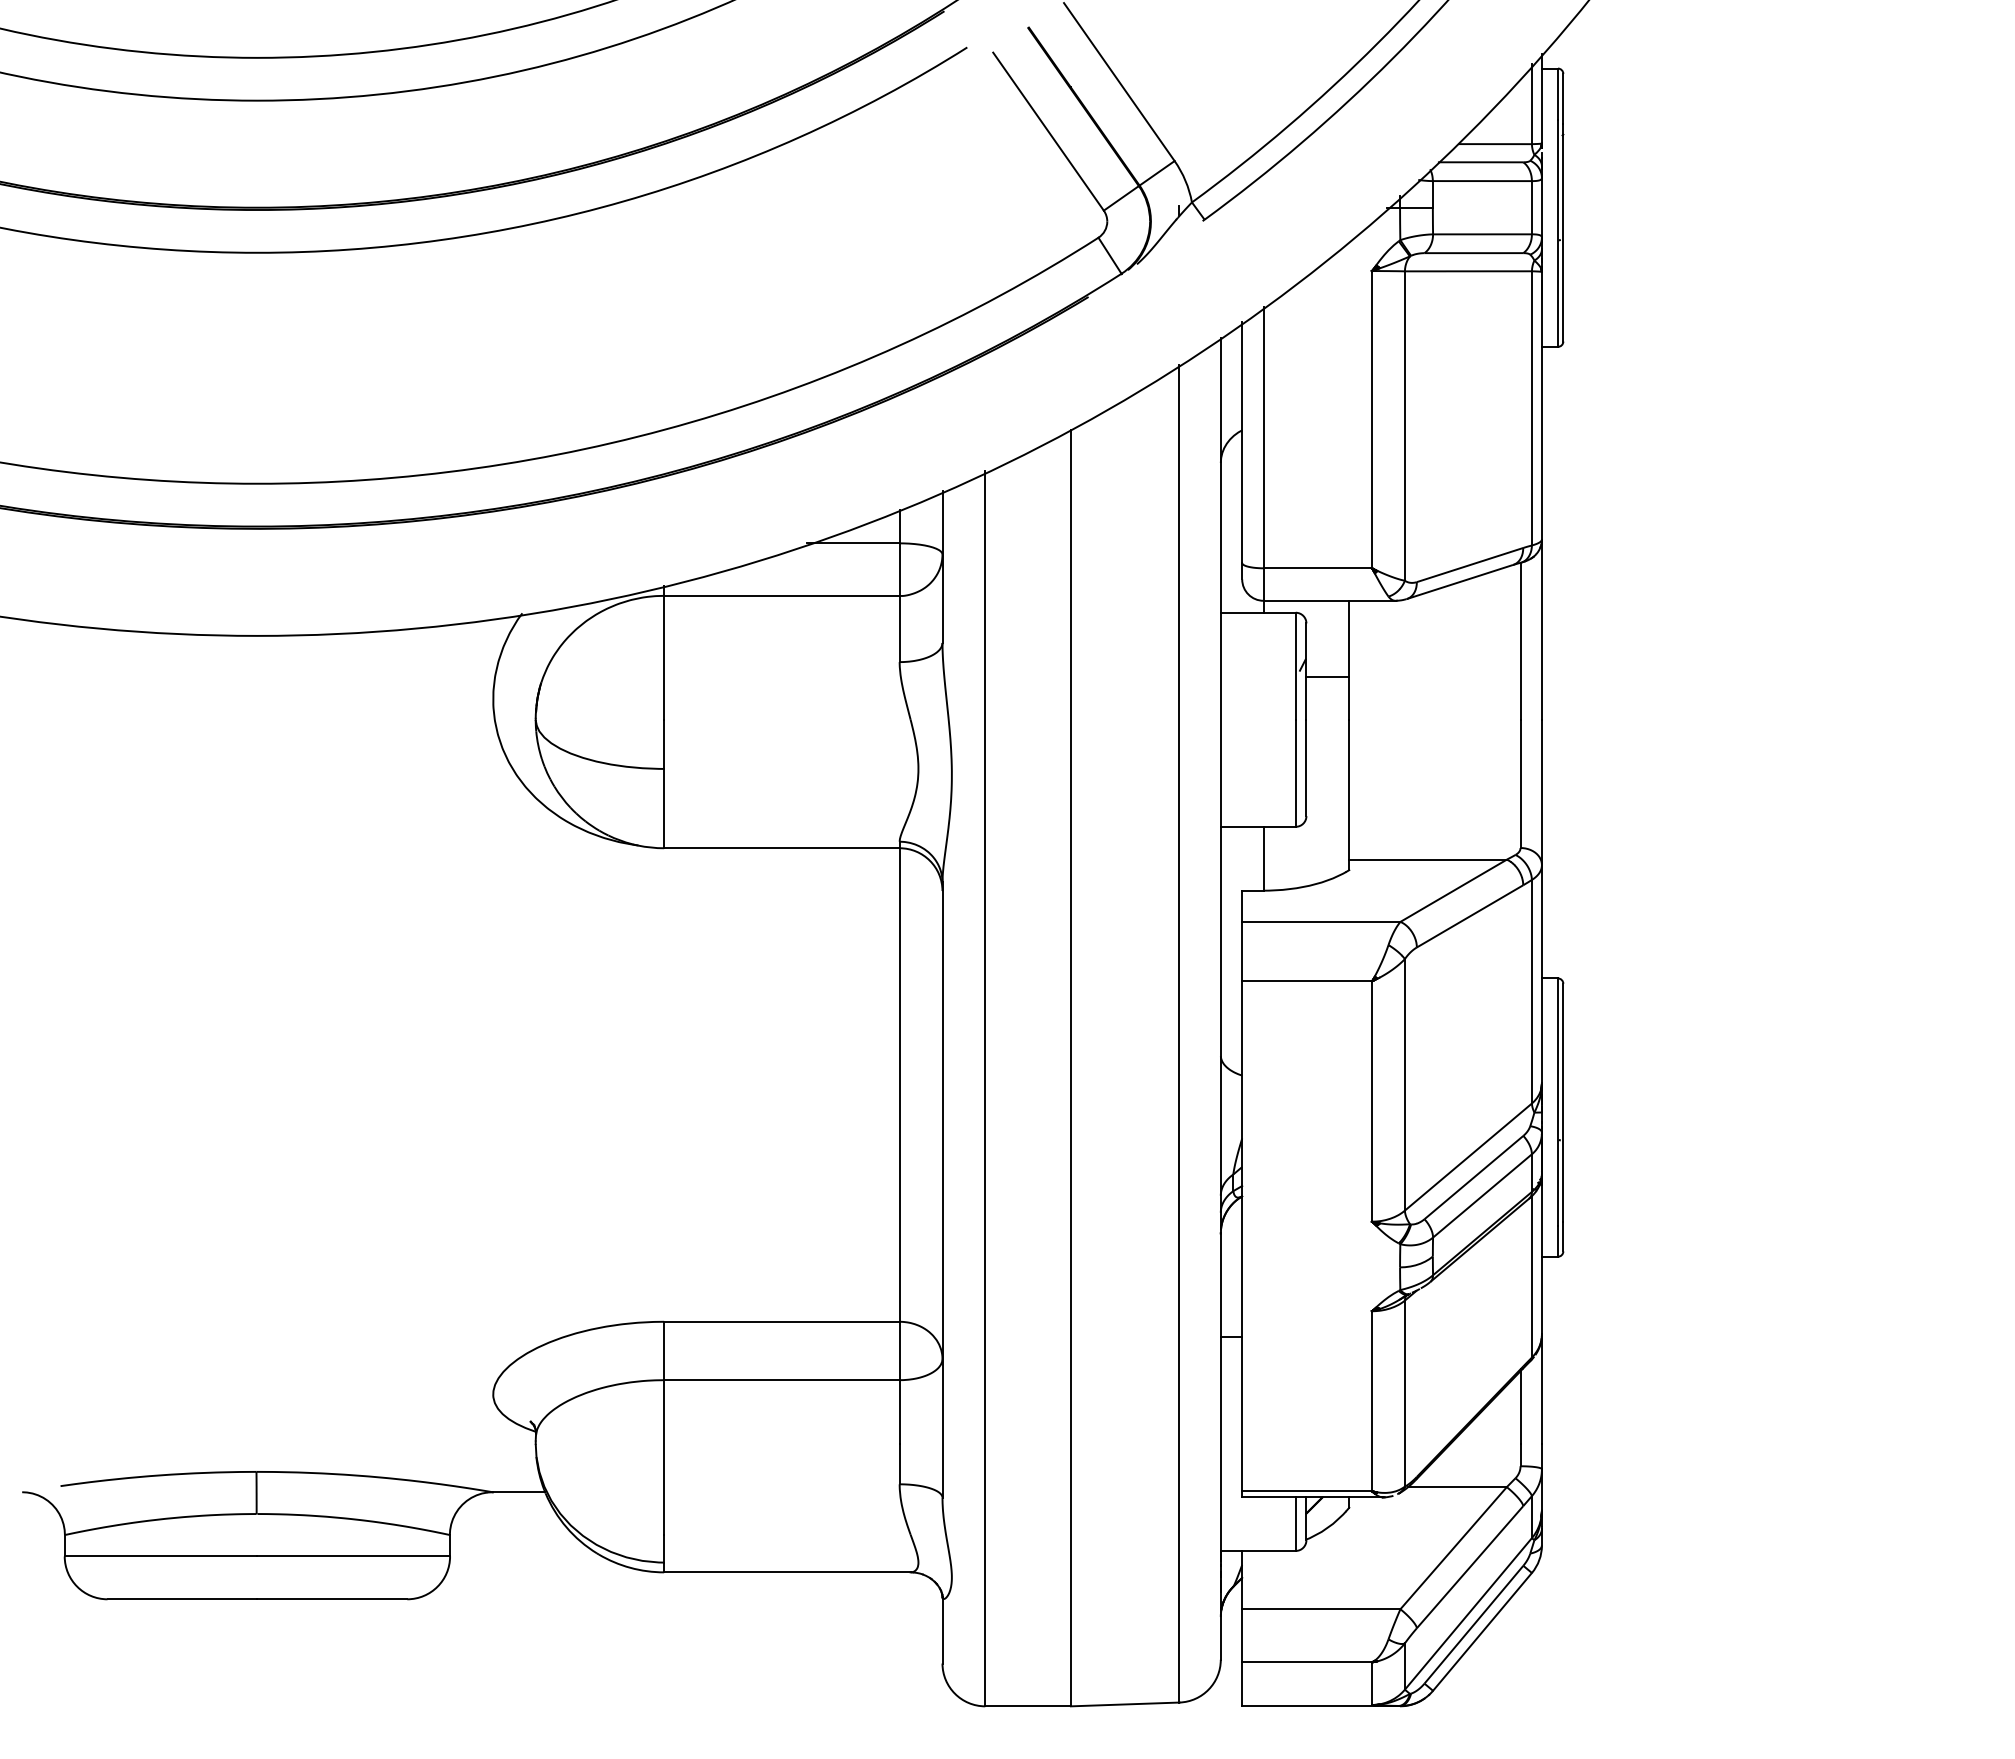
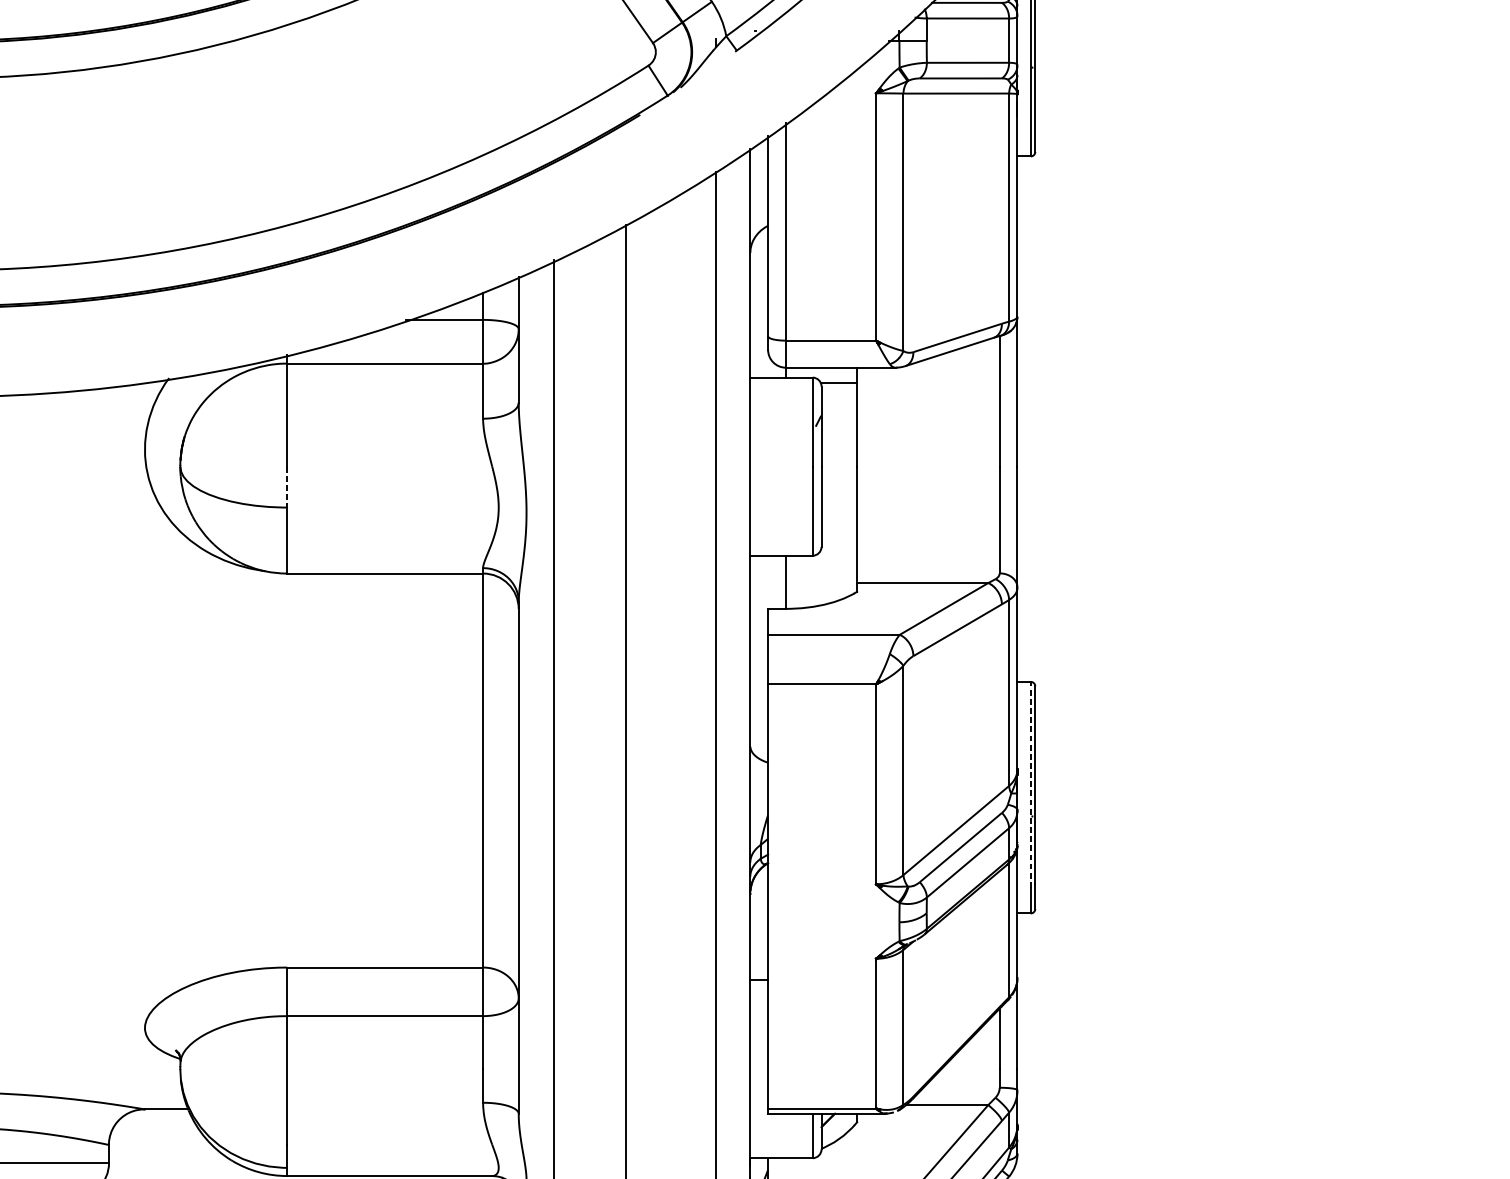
line: (1327, 676) -> (839, 383), moved
line: (664, 744) -> (287, 487), solid -> dashed
line: (1557, 1102) -> (1030, 785), solid -> dashed

